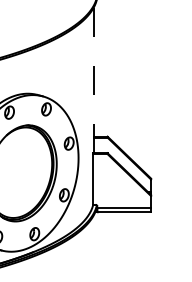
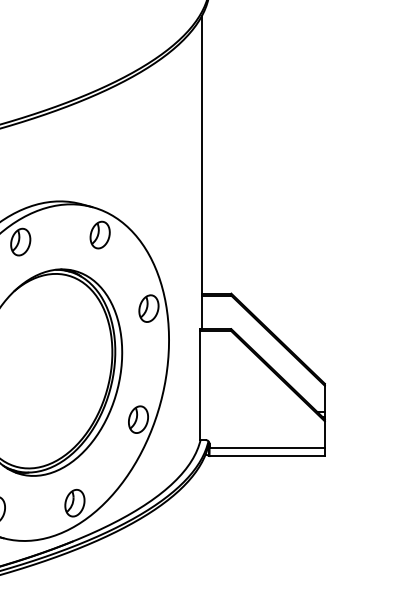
line: (93, 80) -> (201, 173), dashed -> solid

